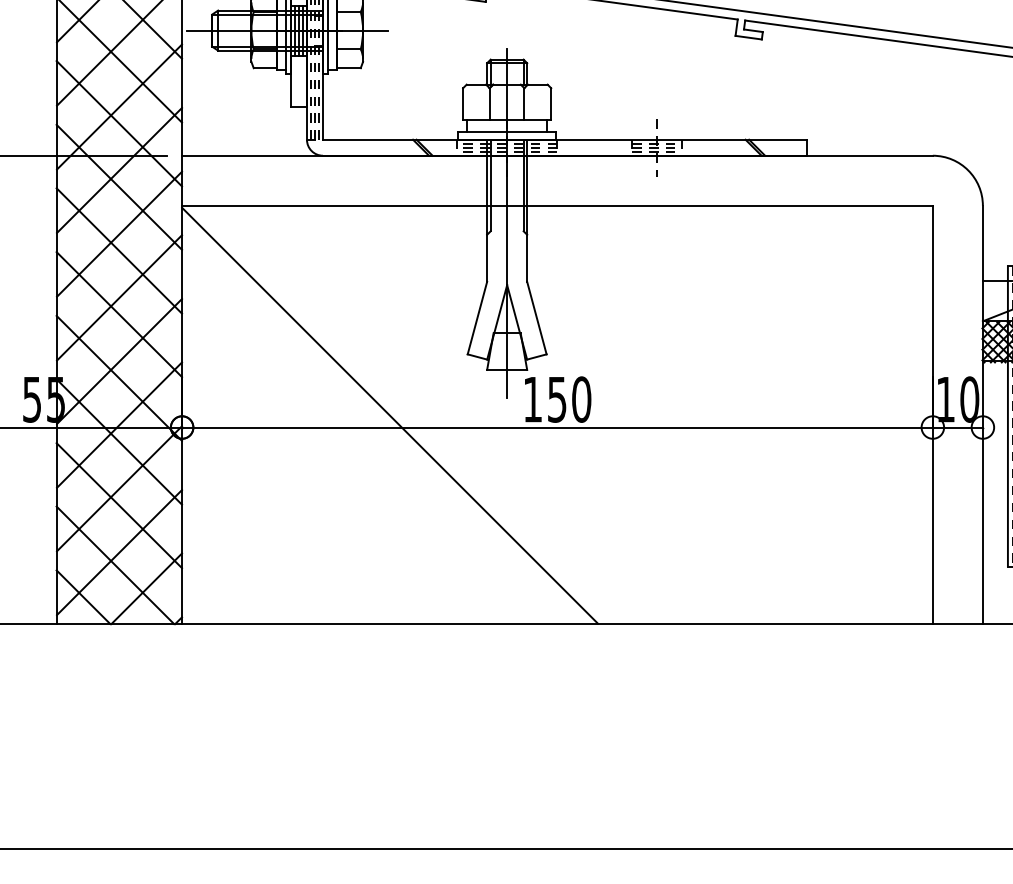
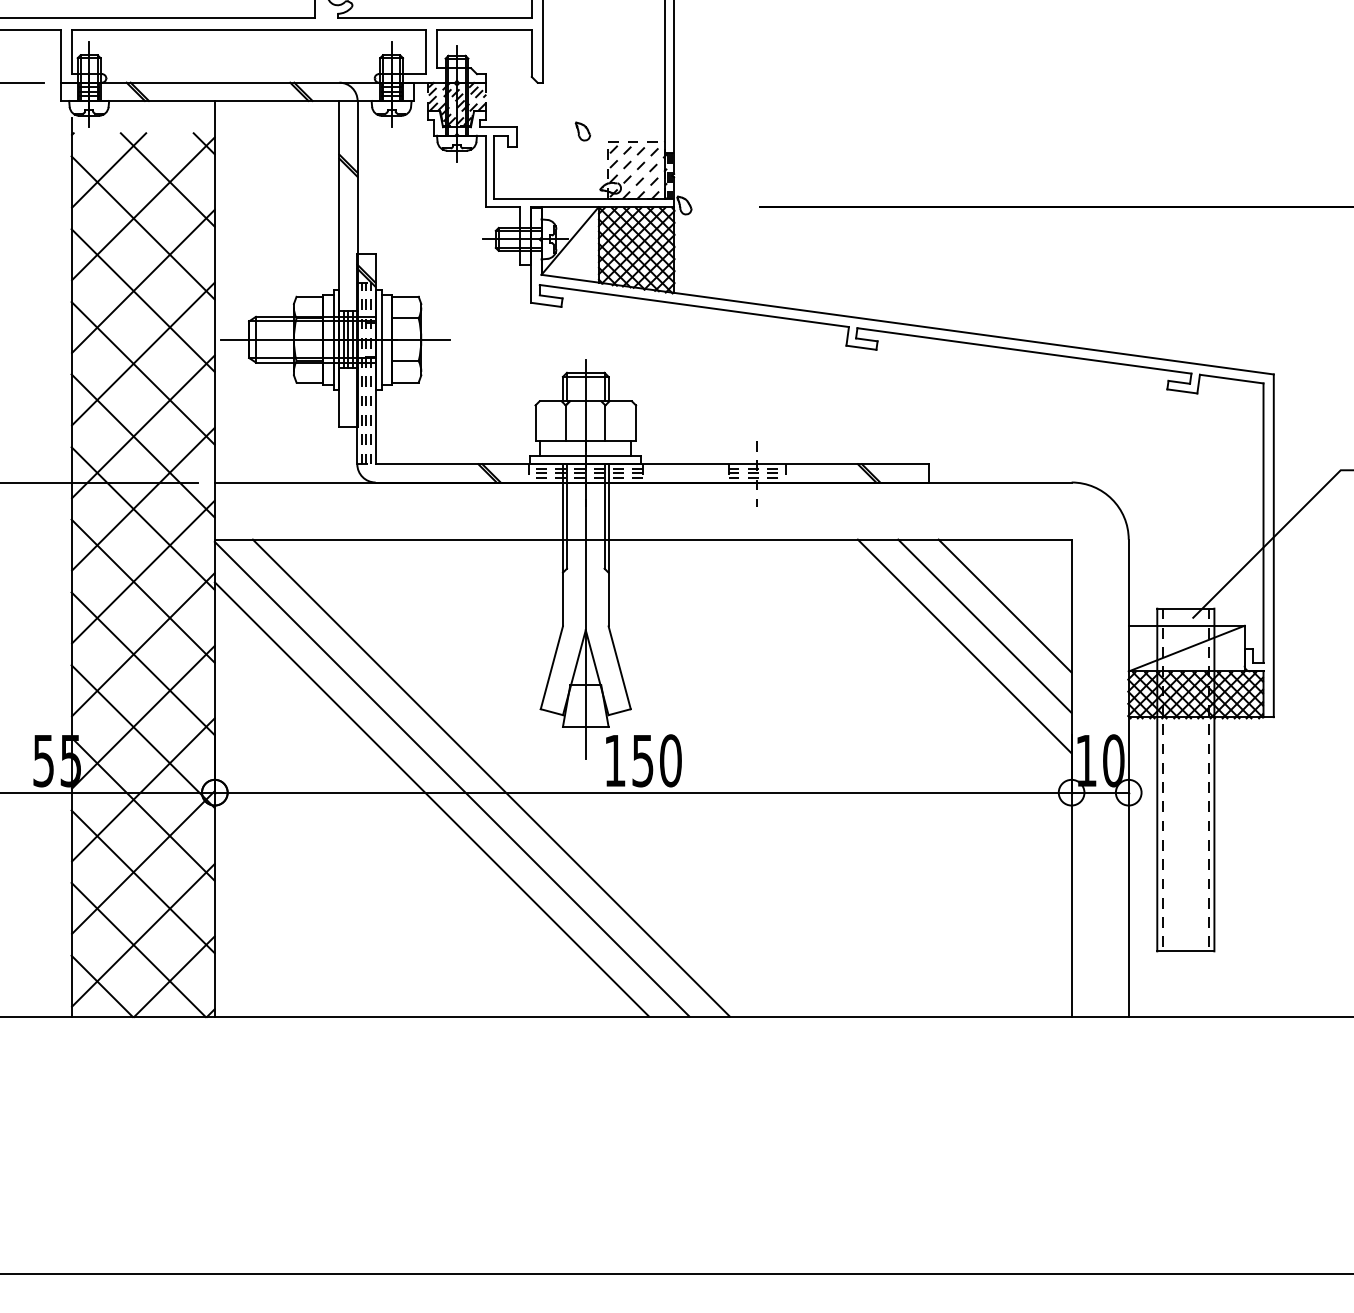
line: (874, 263) -> (1004, 605), added
line: (856, 281) -> (984, 625), added
line: (838, 299) -> (964, 646), added
line: (423, 414) -> (490, 777), added
line: (371, 433) -> (431, 799), added

